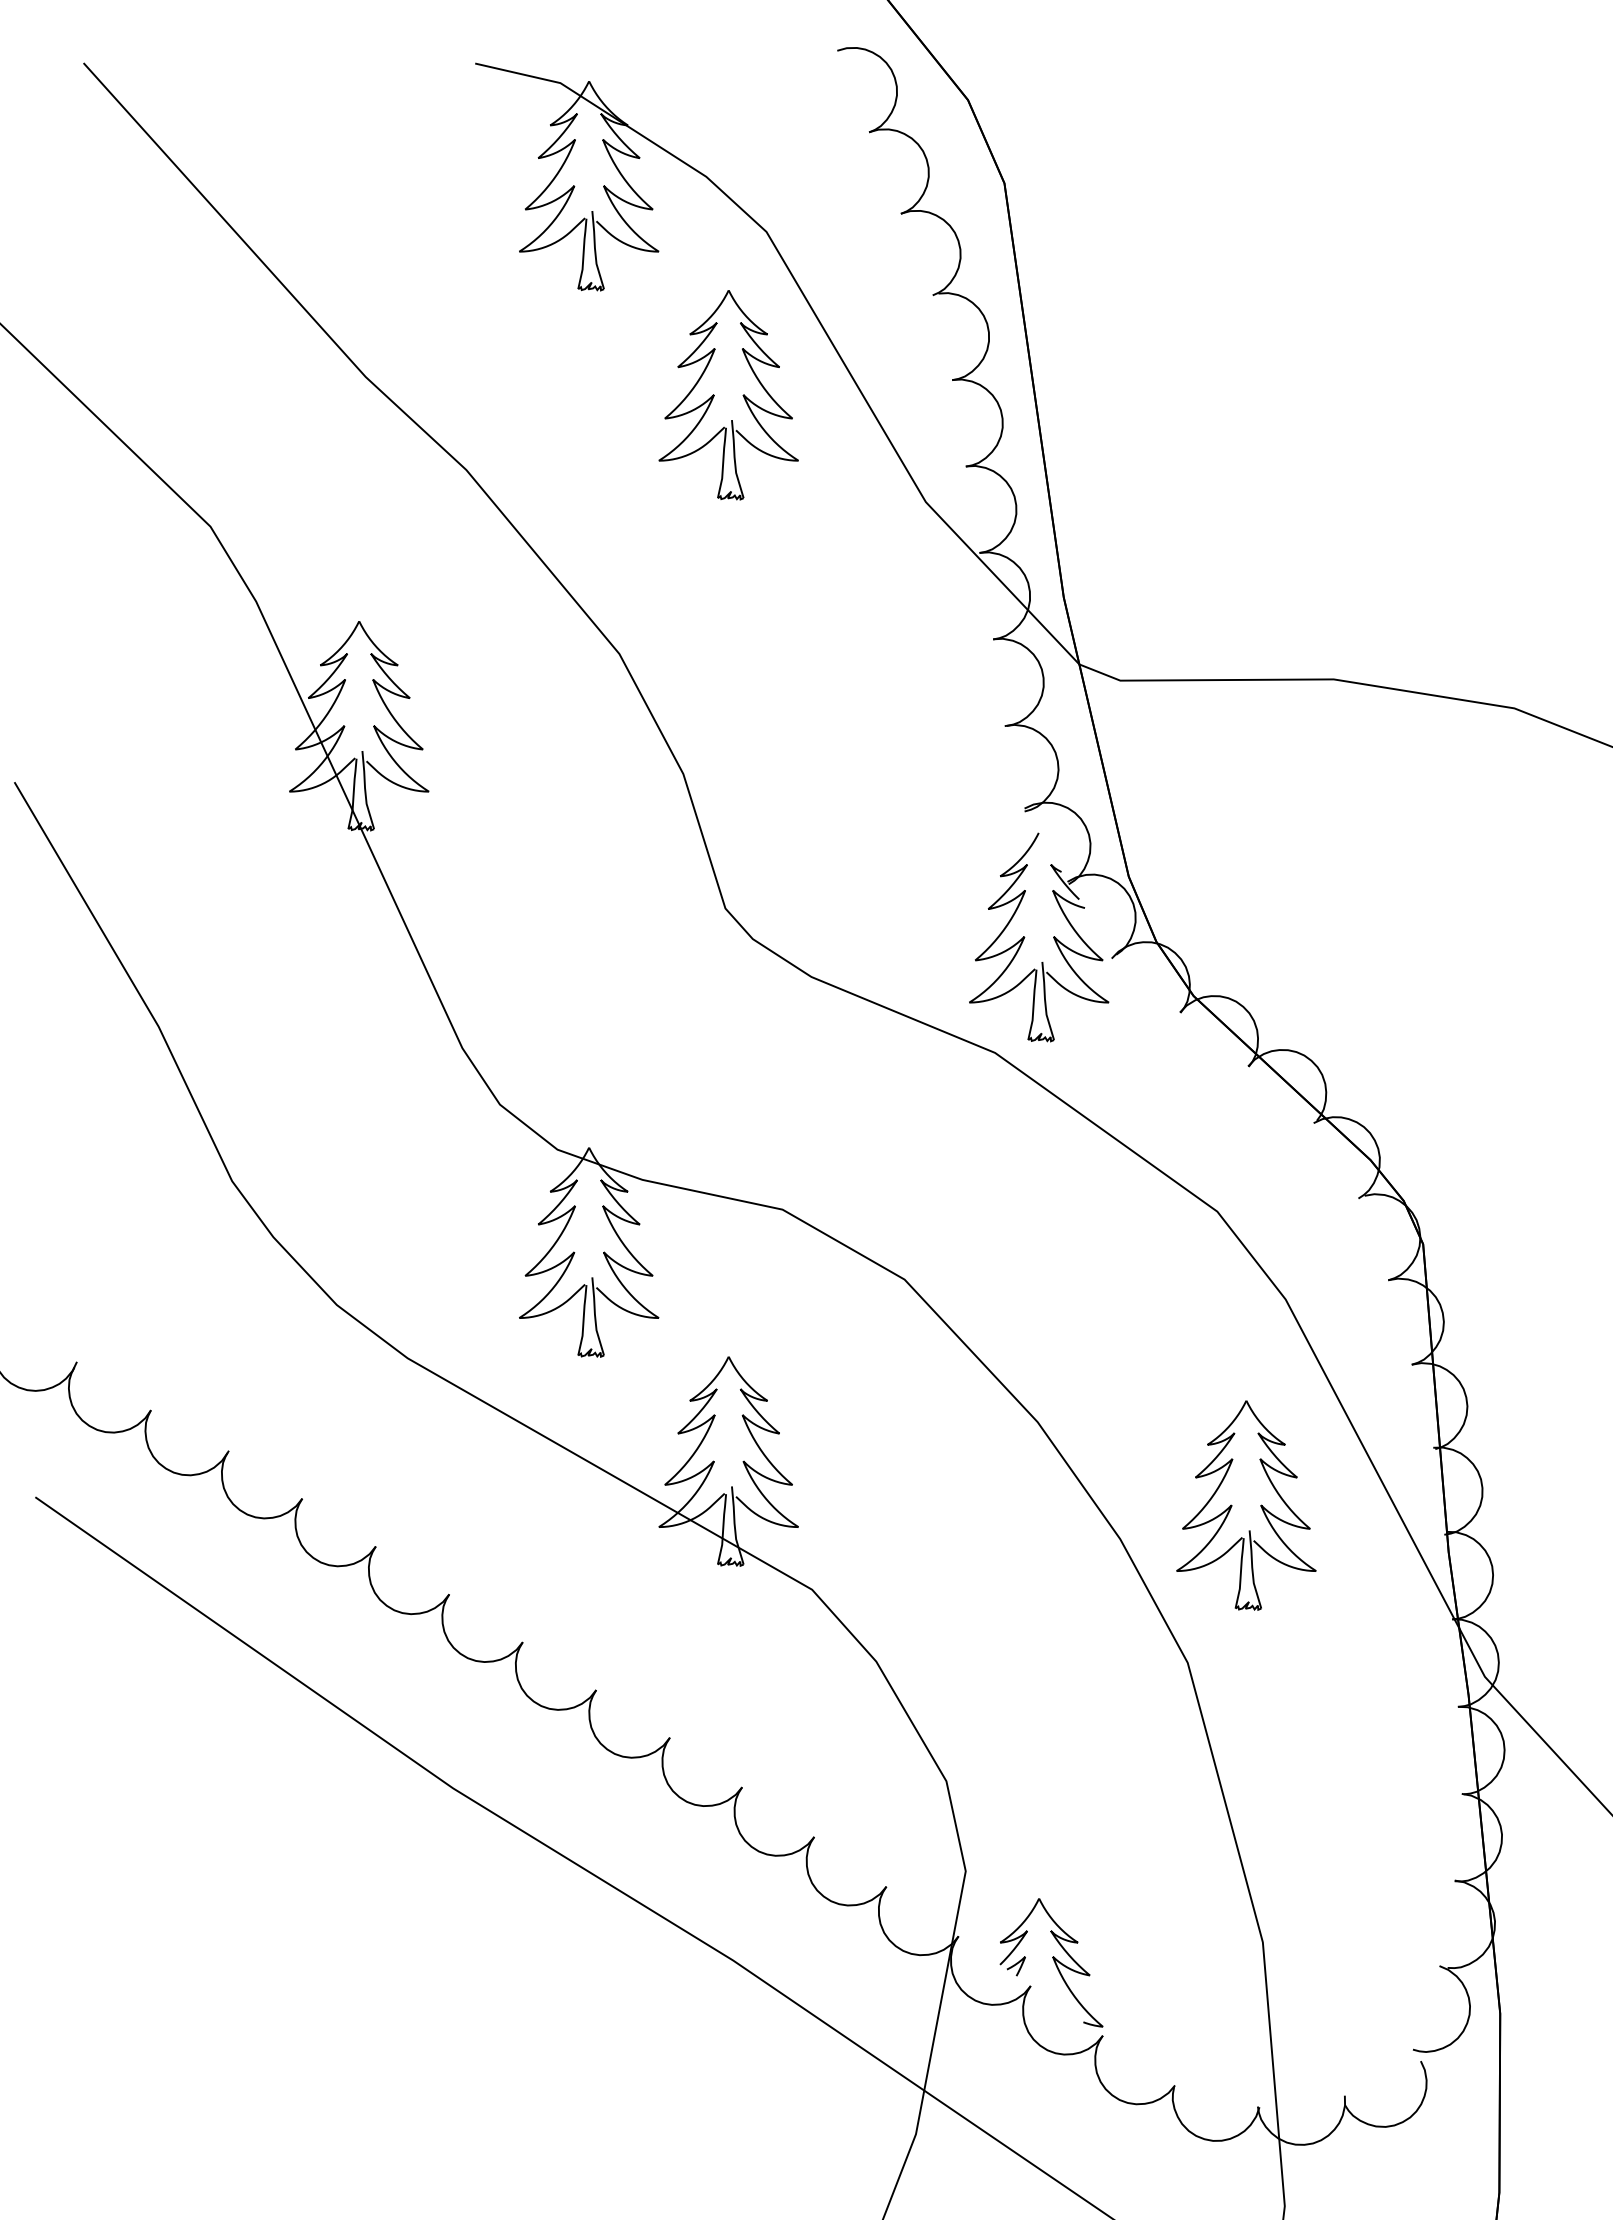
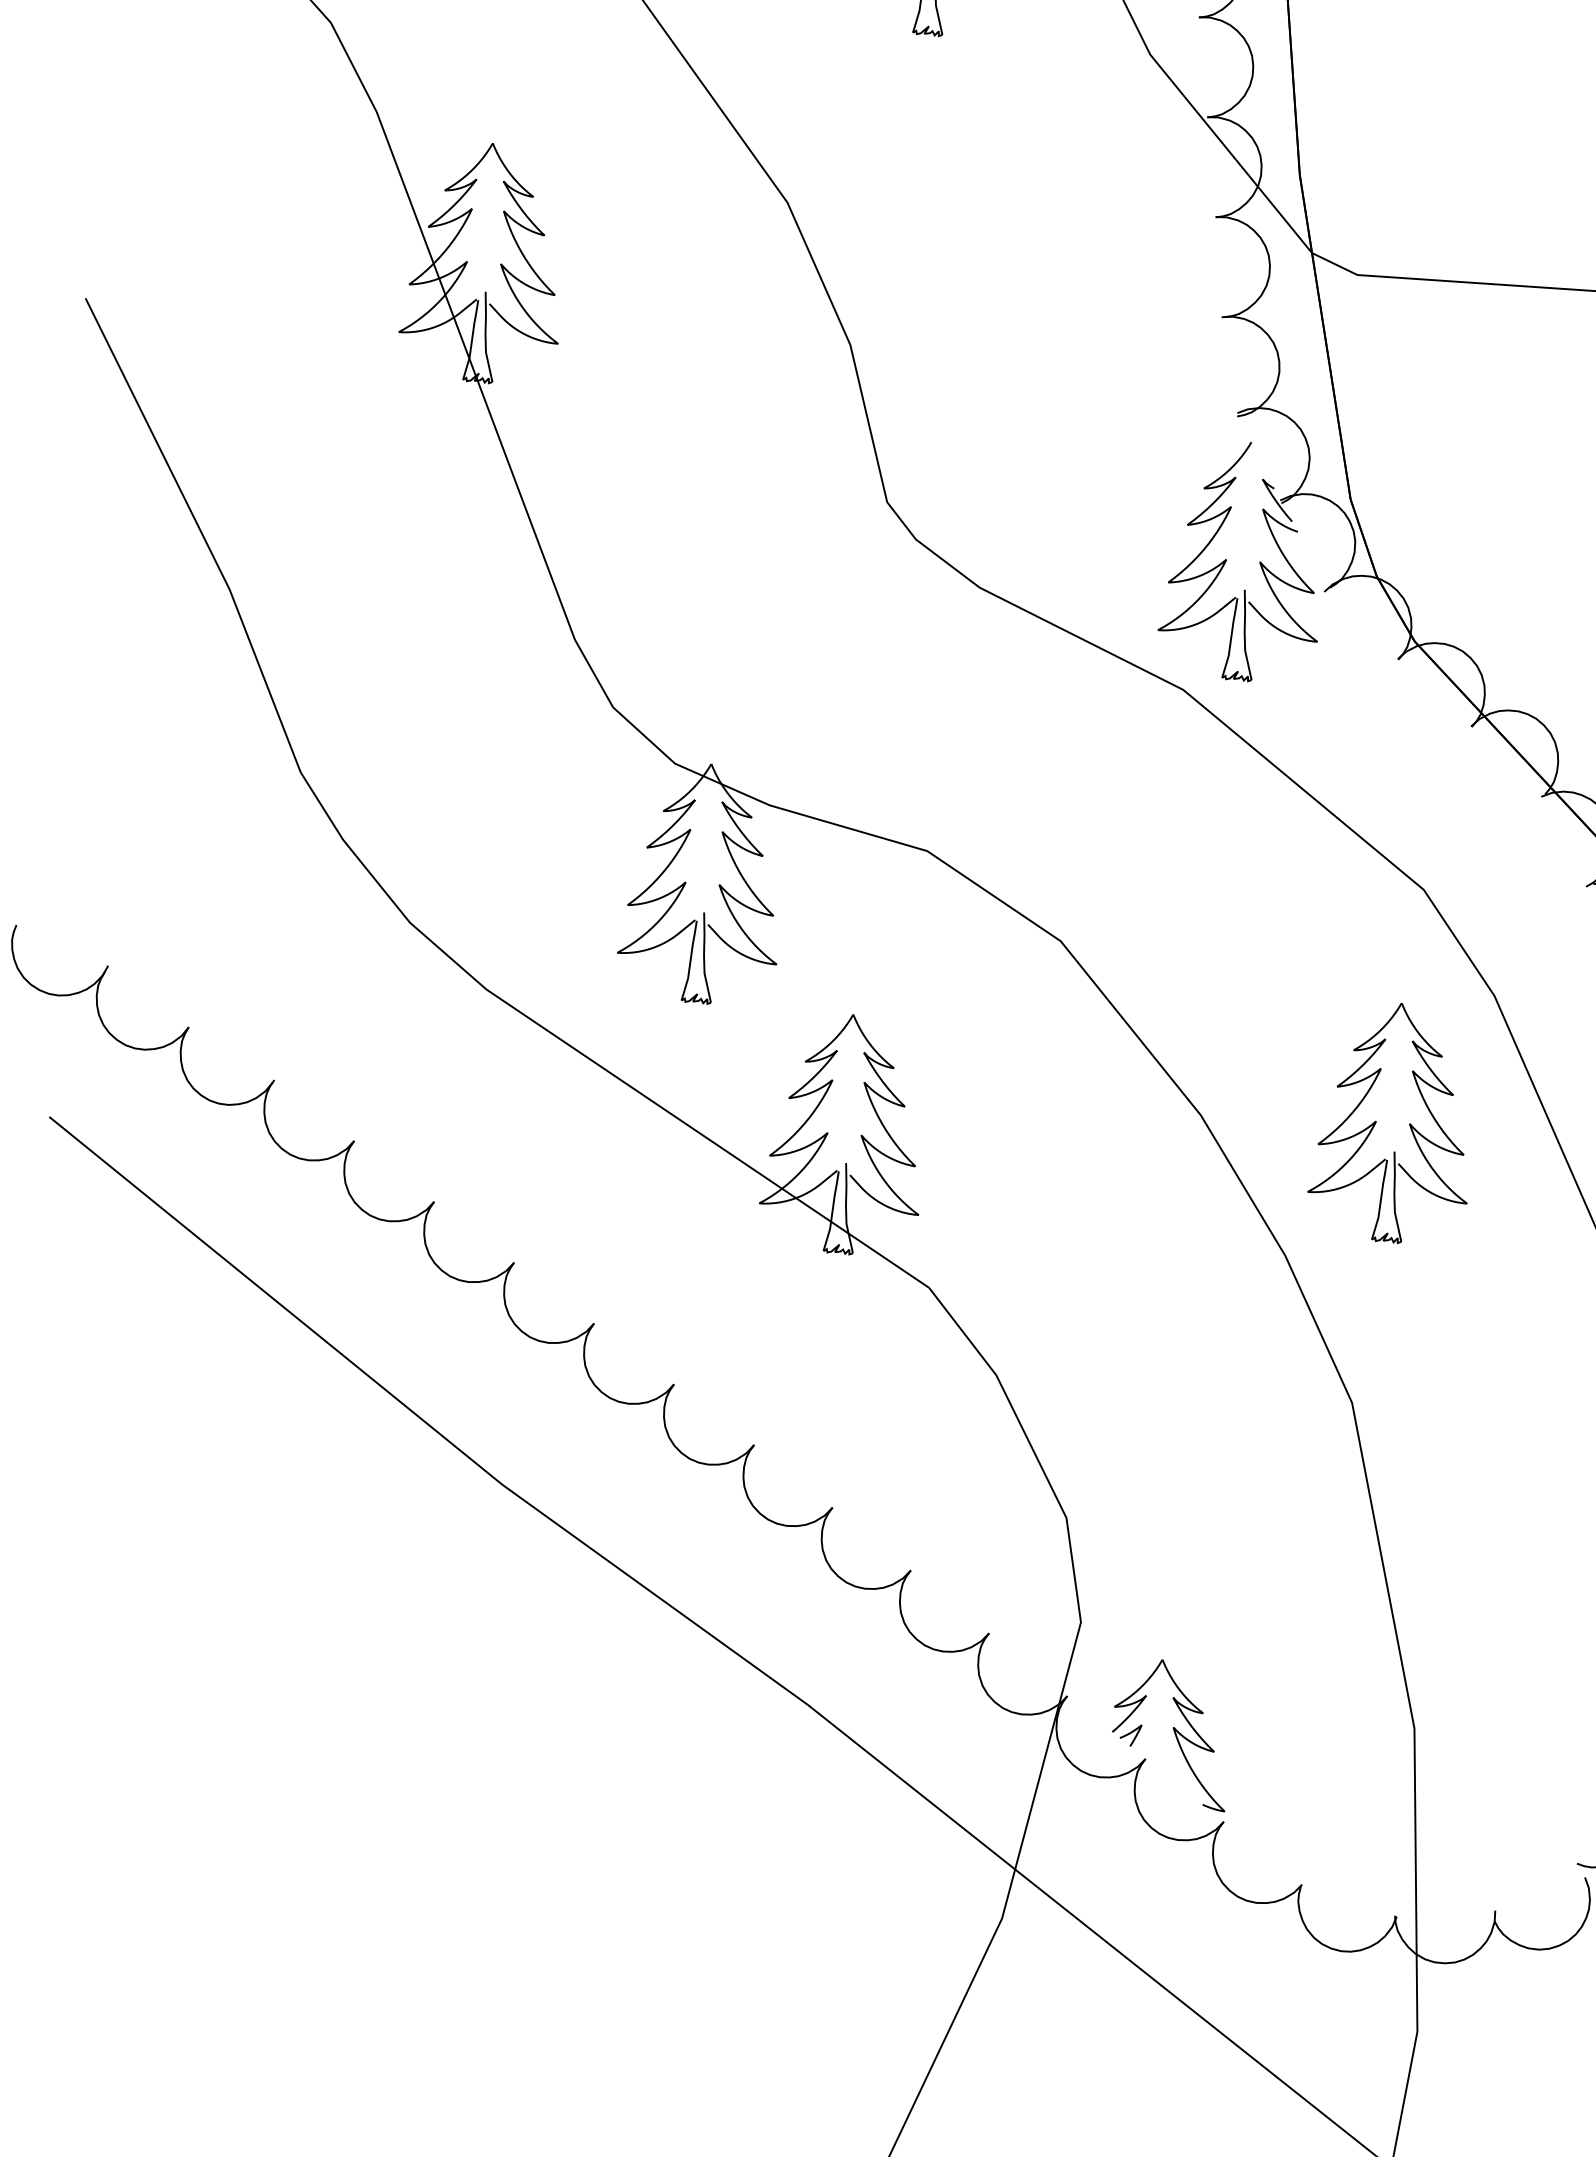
part: (1232, 1505) -> (1377, 1121), moved

